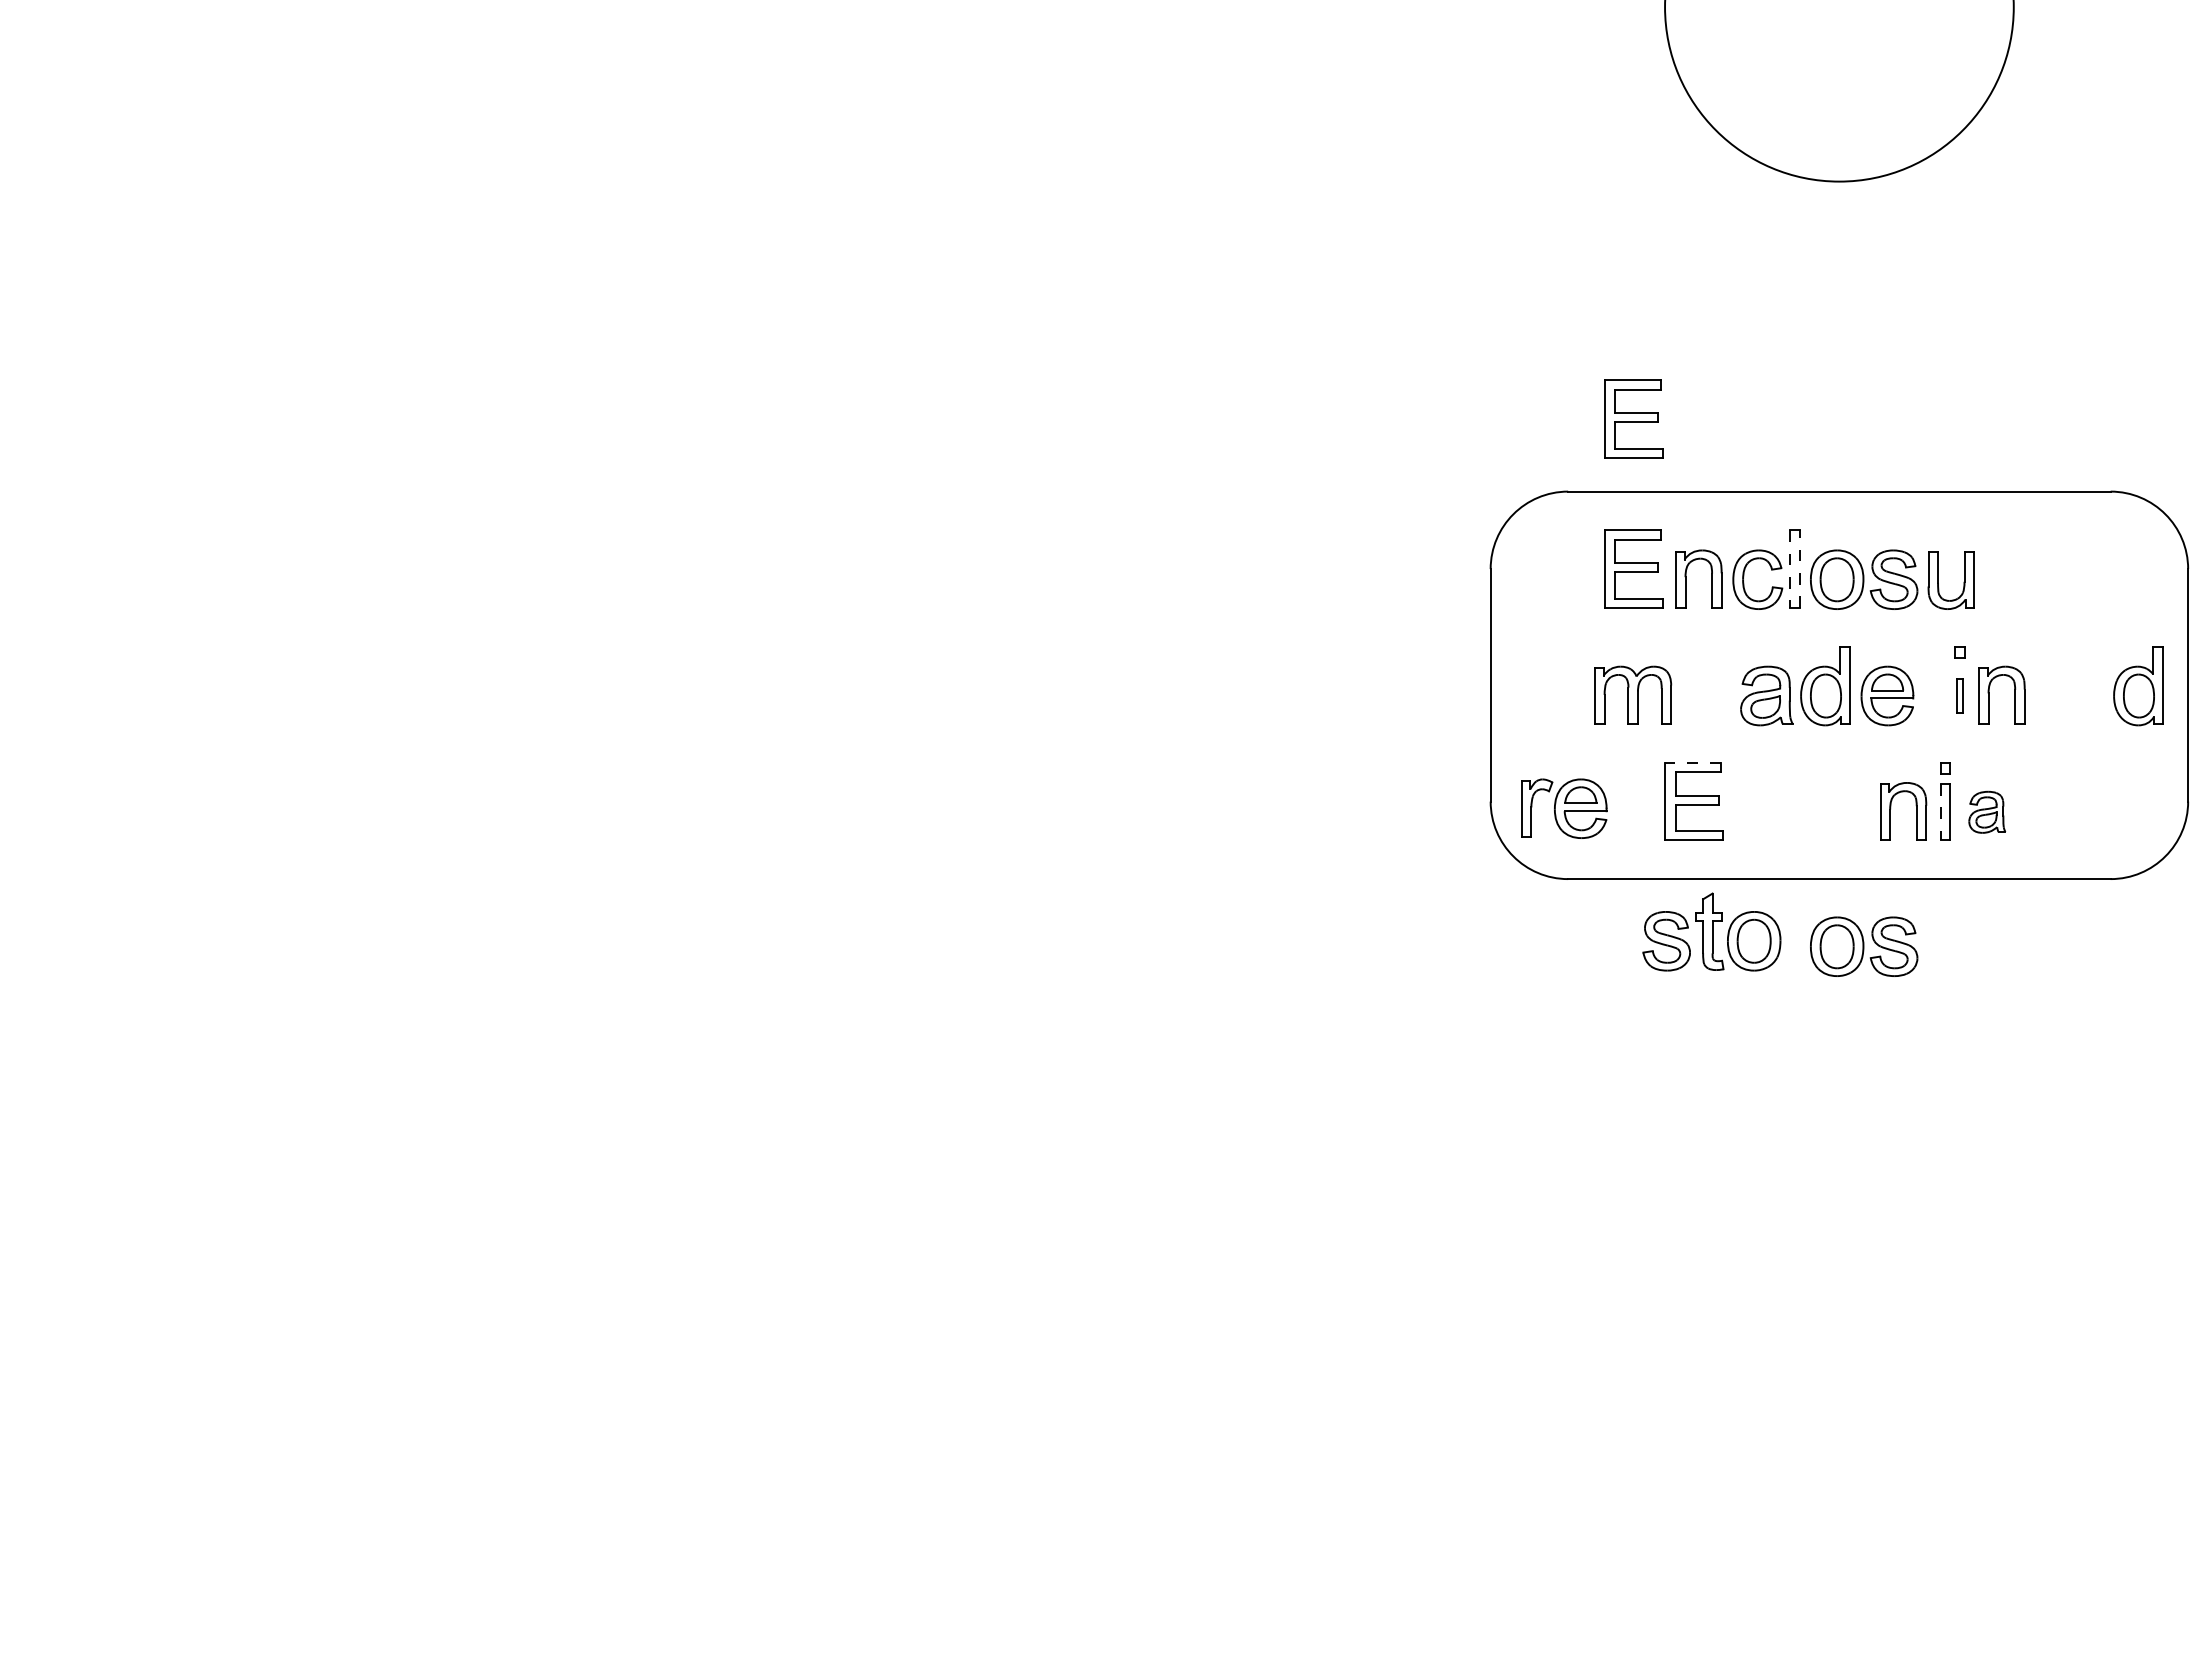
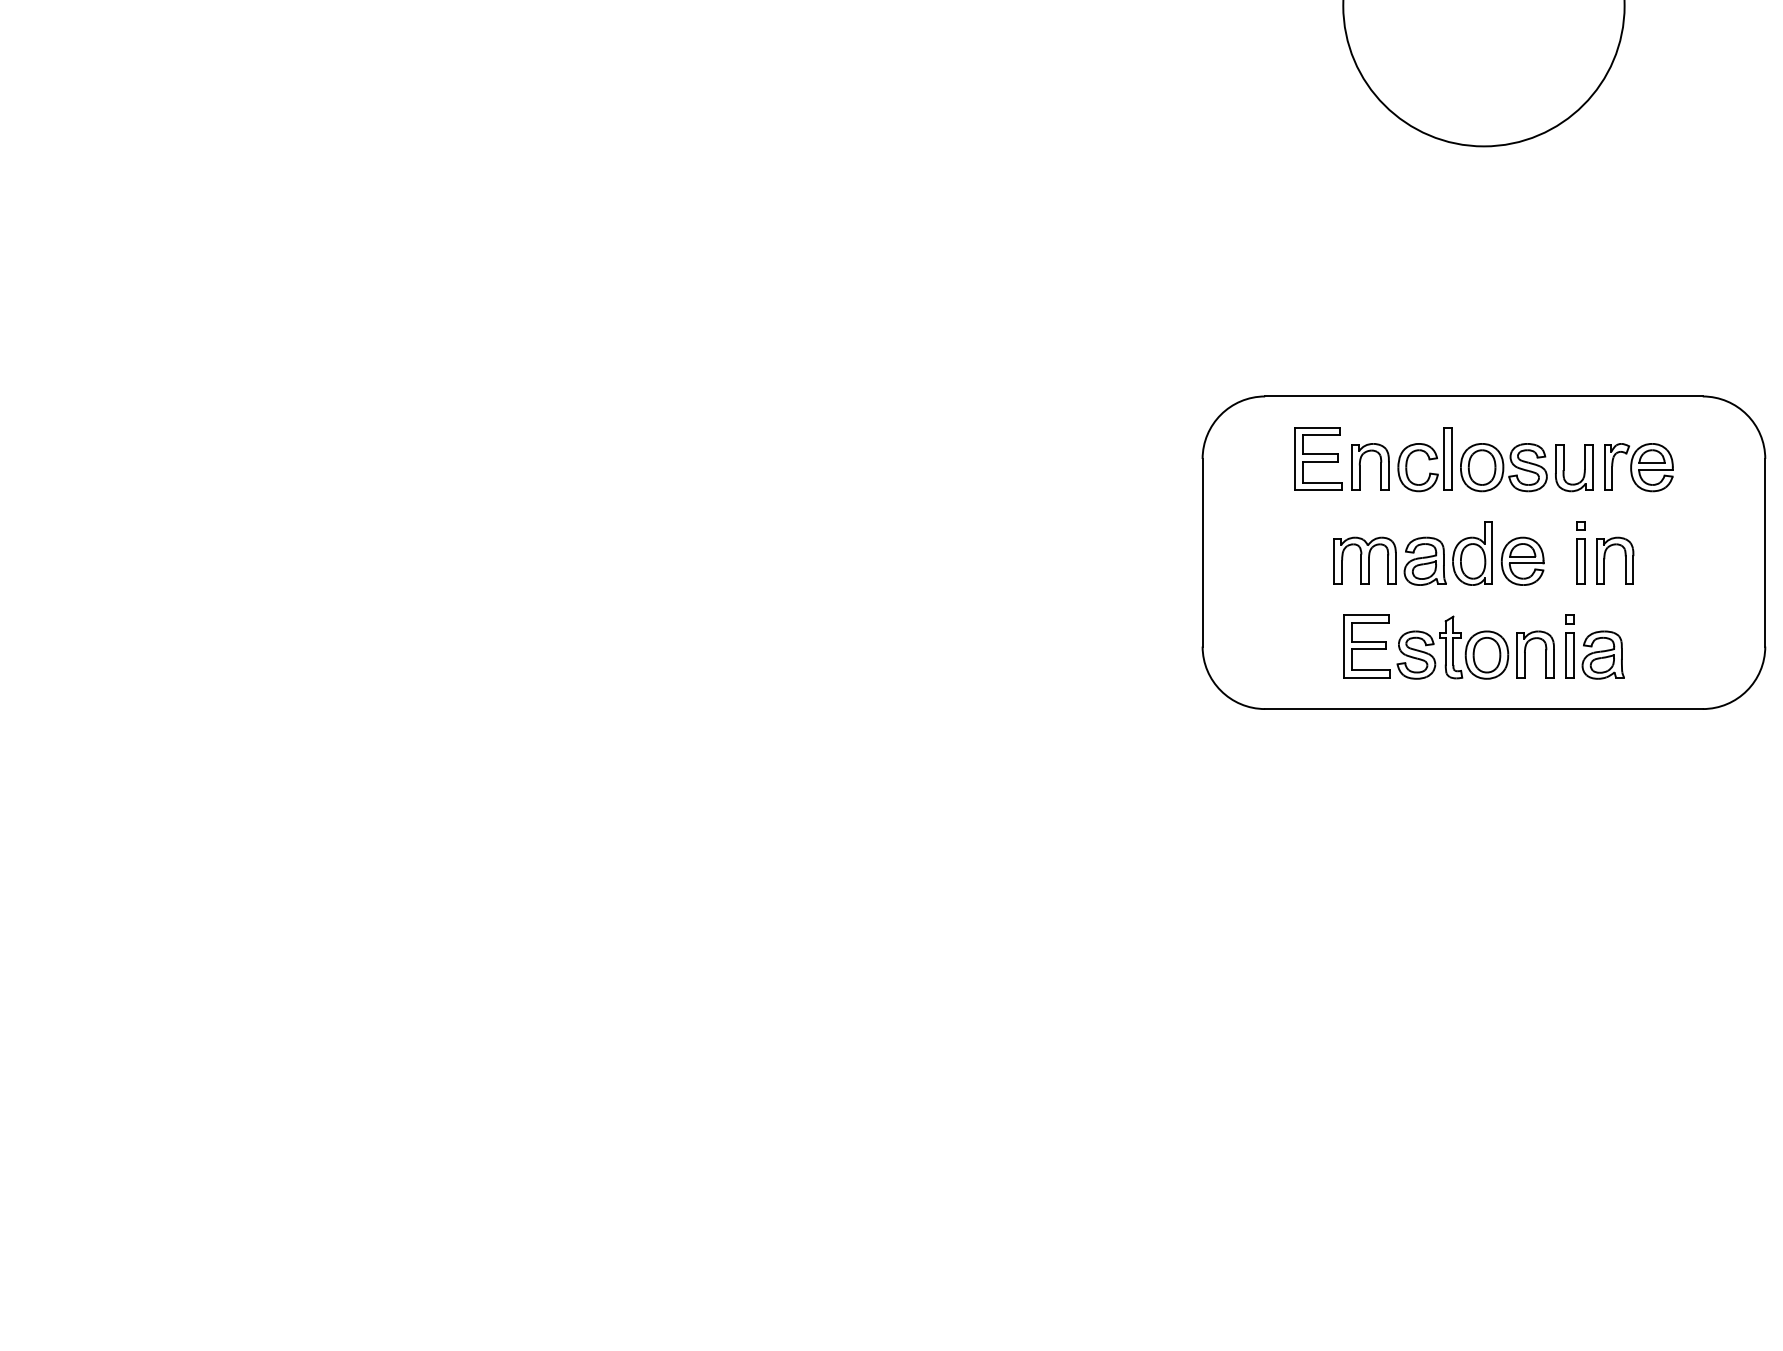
part: (1633, 418) -> (1317, 337), removed
line: (1790, 569) -> (1444, 459), dashed -> solid
line: (1799, 569) -> (1451, 459), dashed -> solid
part: (2138, 686) -> (1725, 553), removed
part: (1633, 694) -> (1365, 560), moved
part: (1959, 695) -> (1580, 560), size x1.67
line: (1692, 762) -> (1365, 614), dashed -> solid
part: (1564, 808) -> (1638, 467), moved
line: (1940, 812) -> (1565, 655), dashed -> solid
part: (1986, 812) -> (1602, 655), size x1.43
part: (1711, 931) -> (1452, 647), moved
part: (1864, 946) -> (1504, 763), removed

